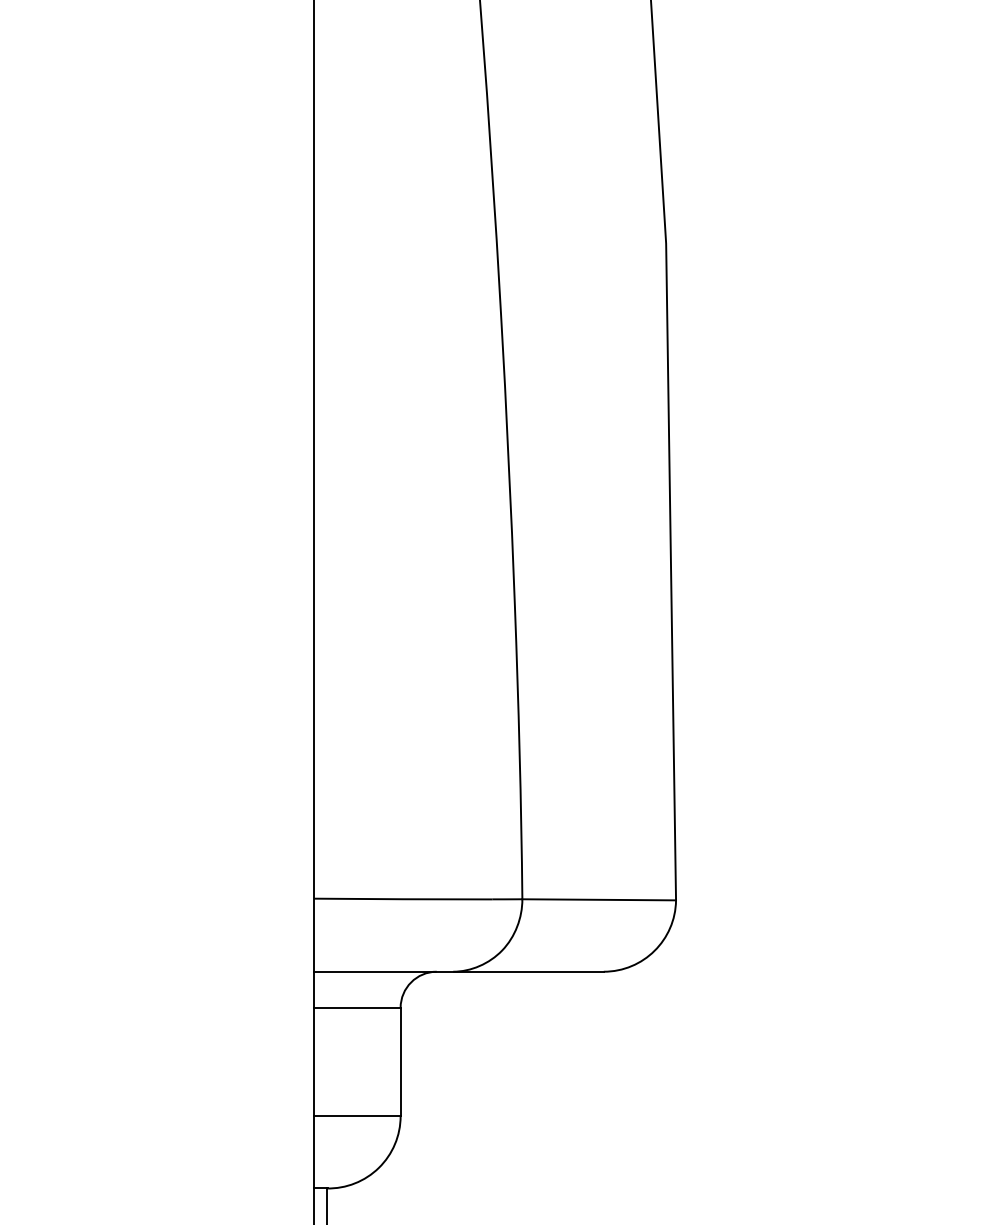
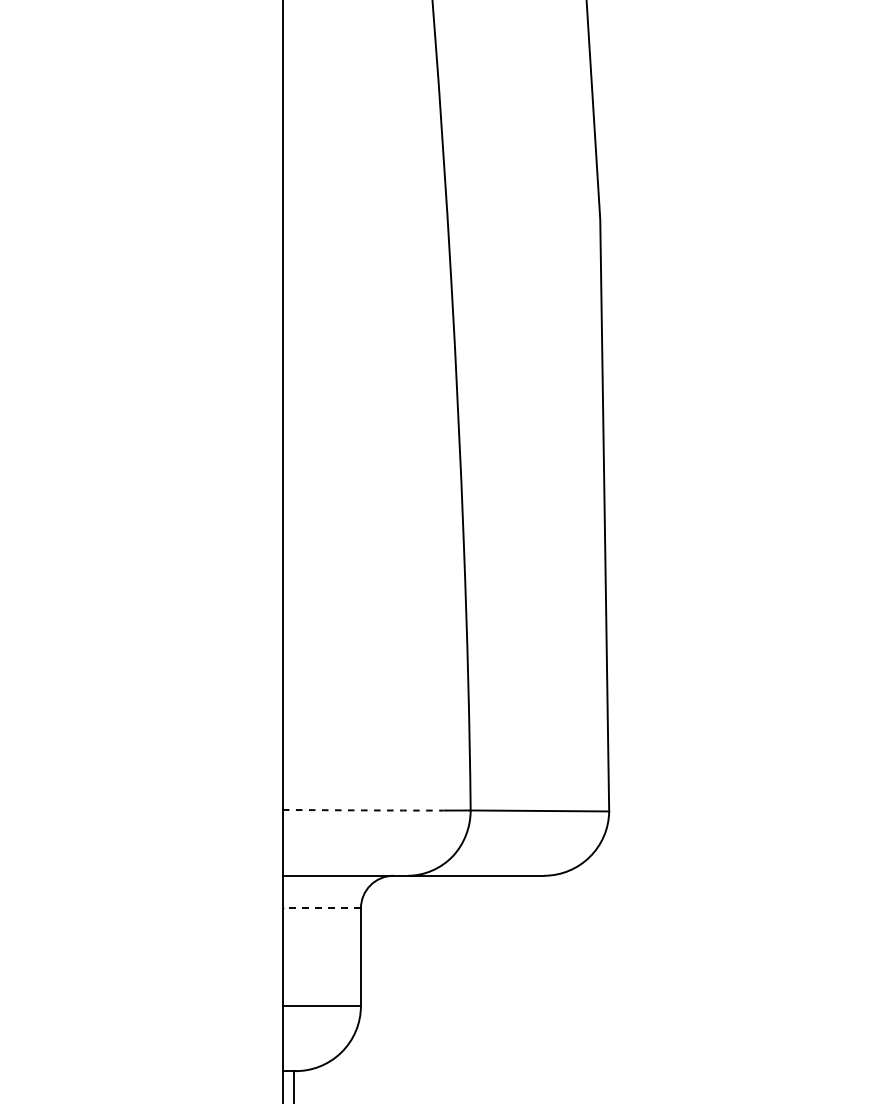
arc: (403, 899) -> (363, 810), solid -> dashed
line: (356, 1007) -> (321, 908), solid -> dashed

